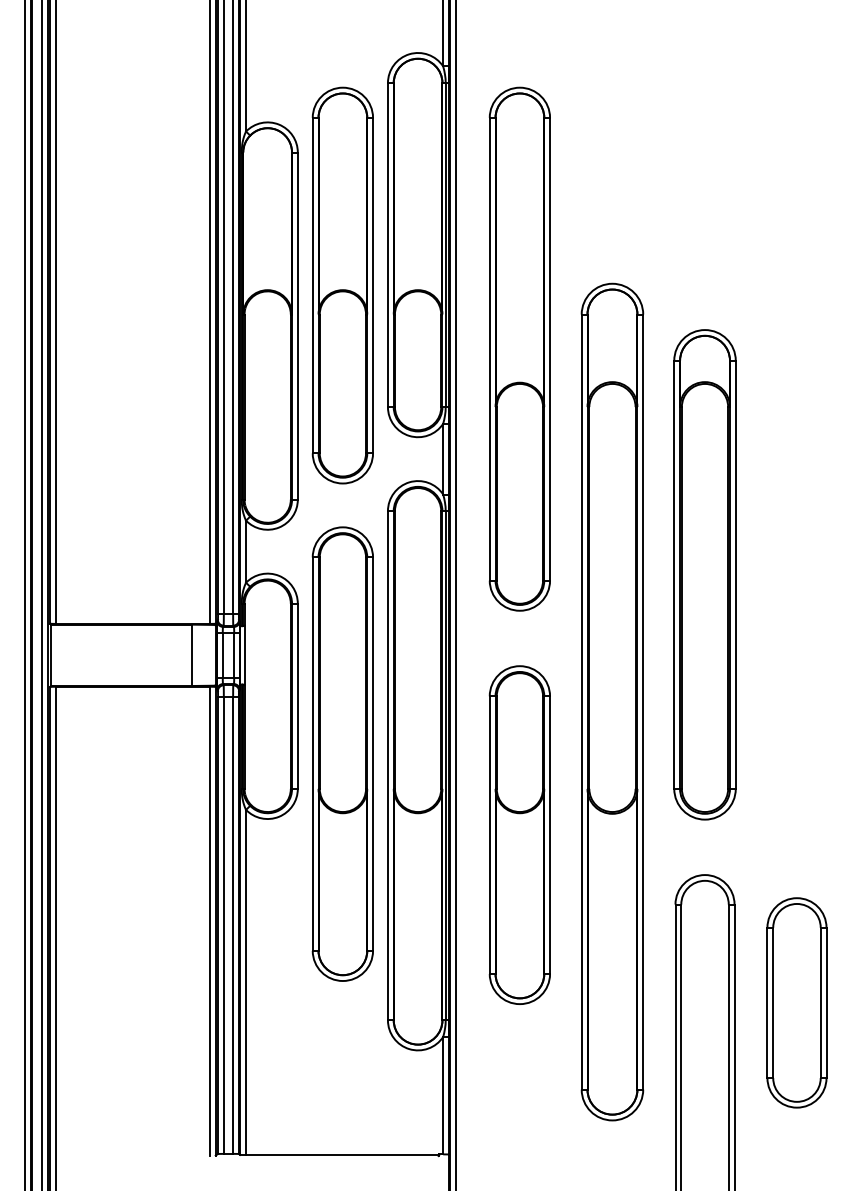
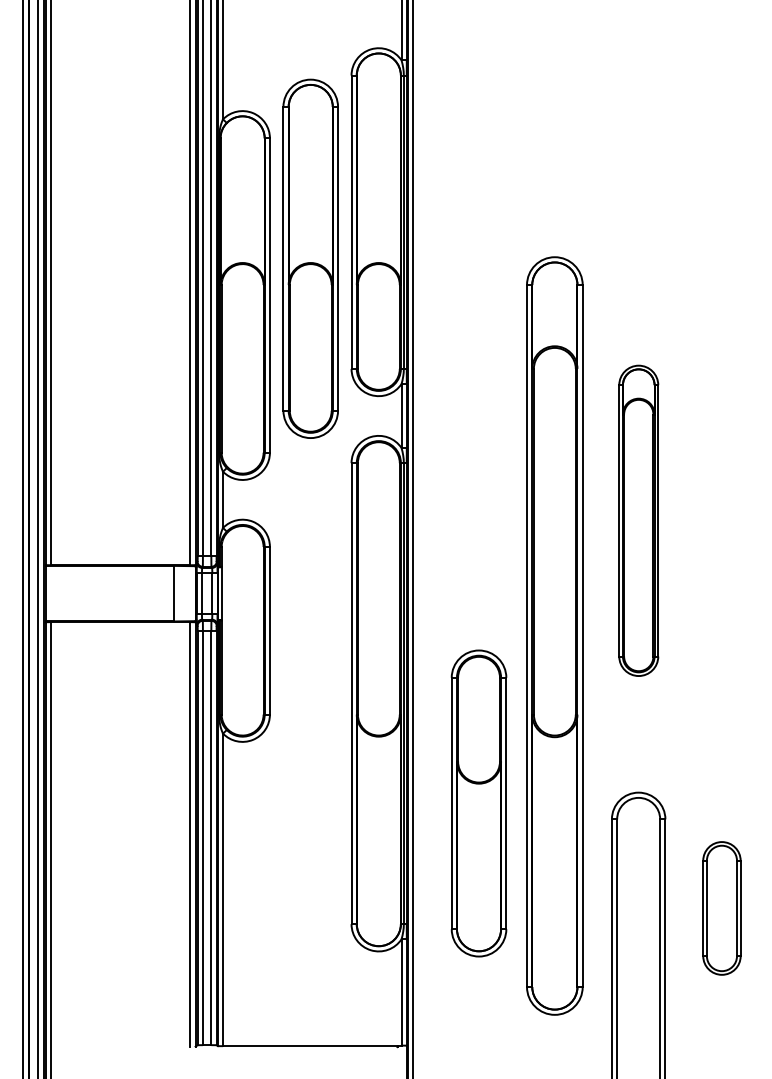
part: (519, 349) -> (470, 316), removed
part: (704, 574) -> (638, 520), size x0.7
part: (342, 753) -> (310, 682), removed
part: (519, 835) -> (478, 803), moved
part: (796, 1002) -> (721, 908), size x0.7

